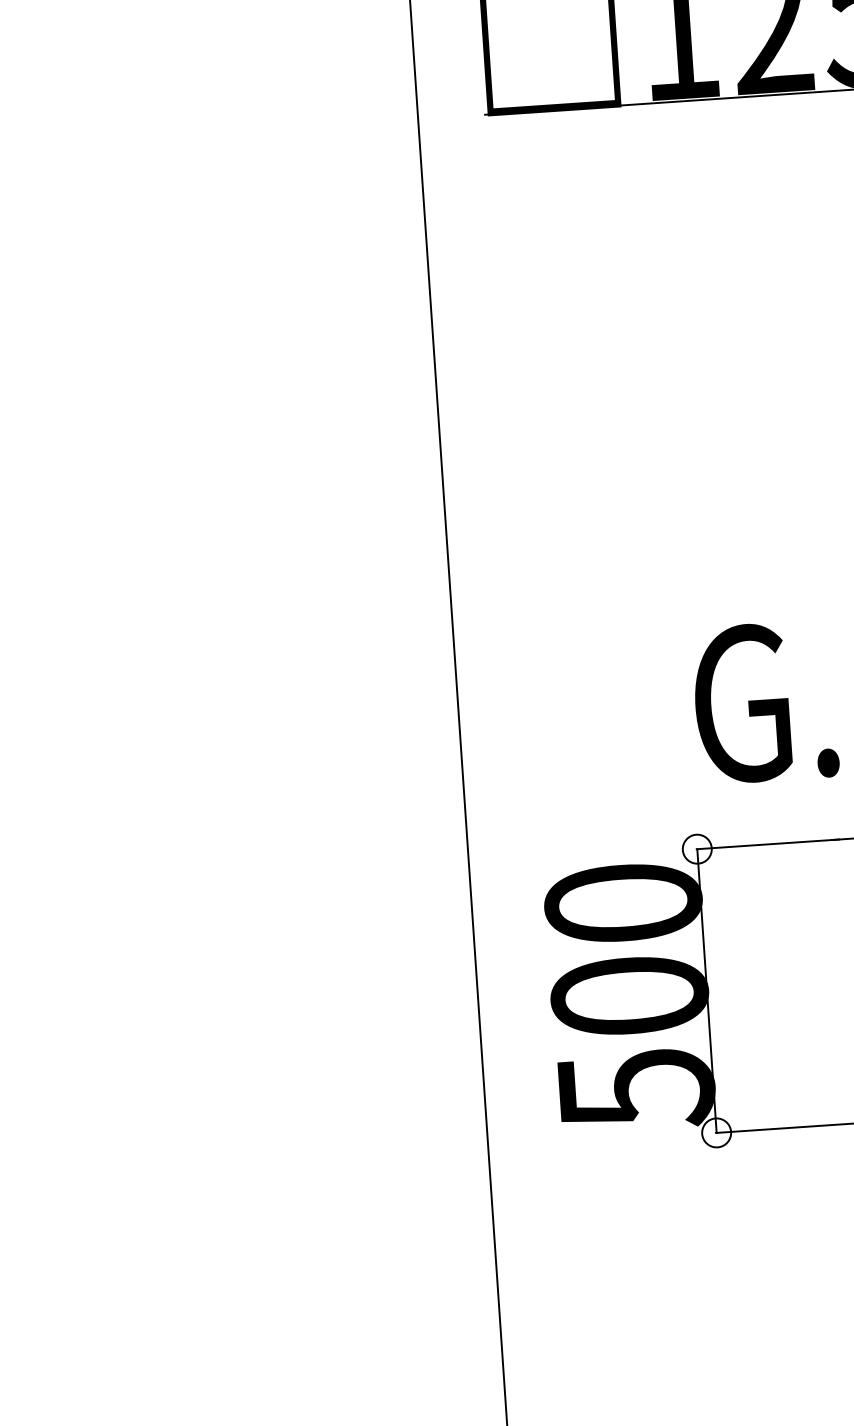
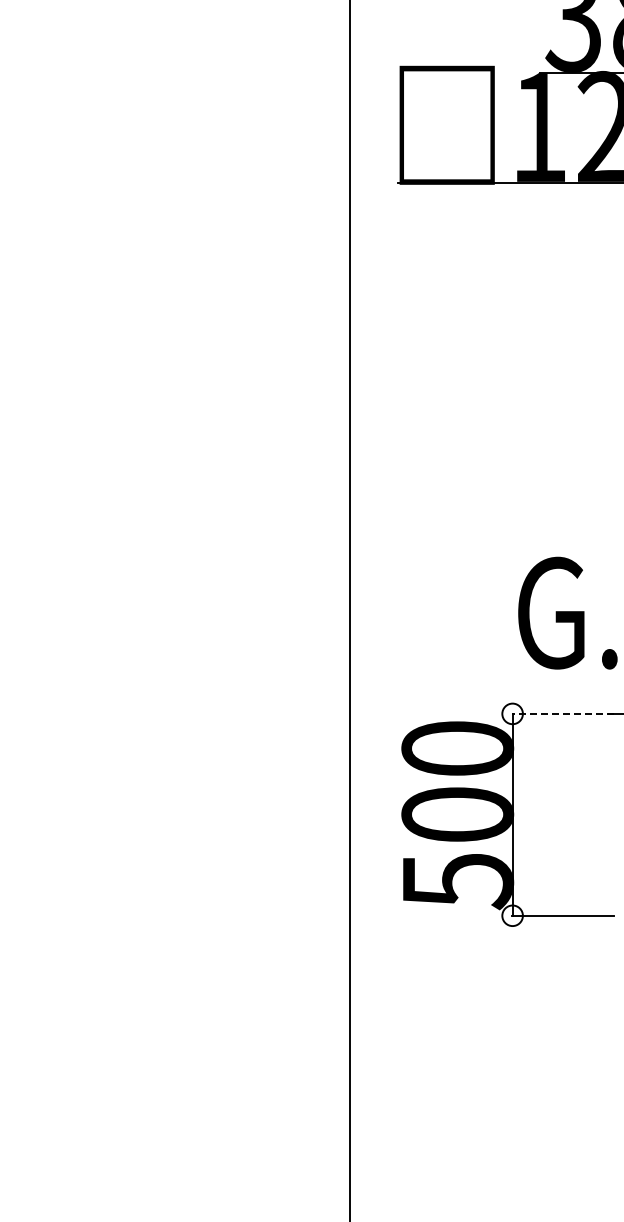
line: (767, 843) -> (562, 713), solid -> dashed

